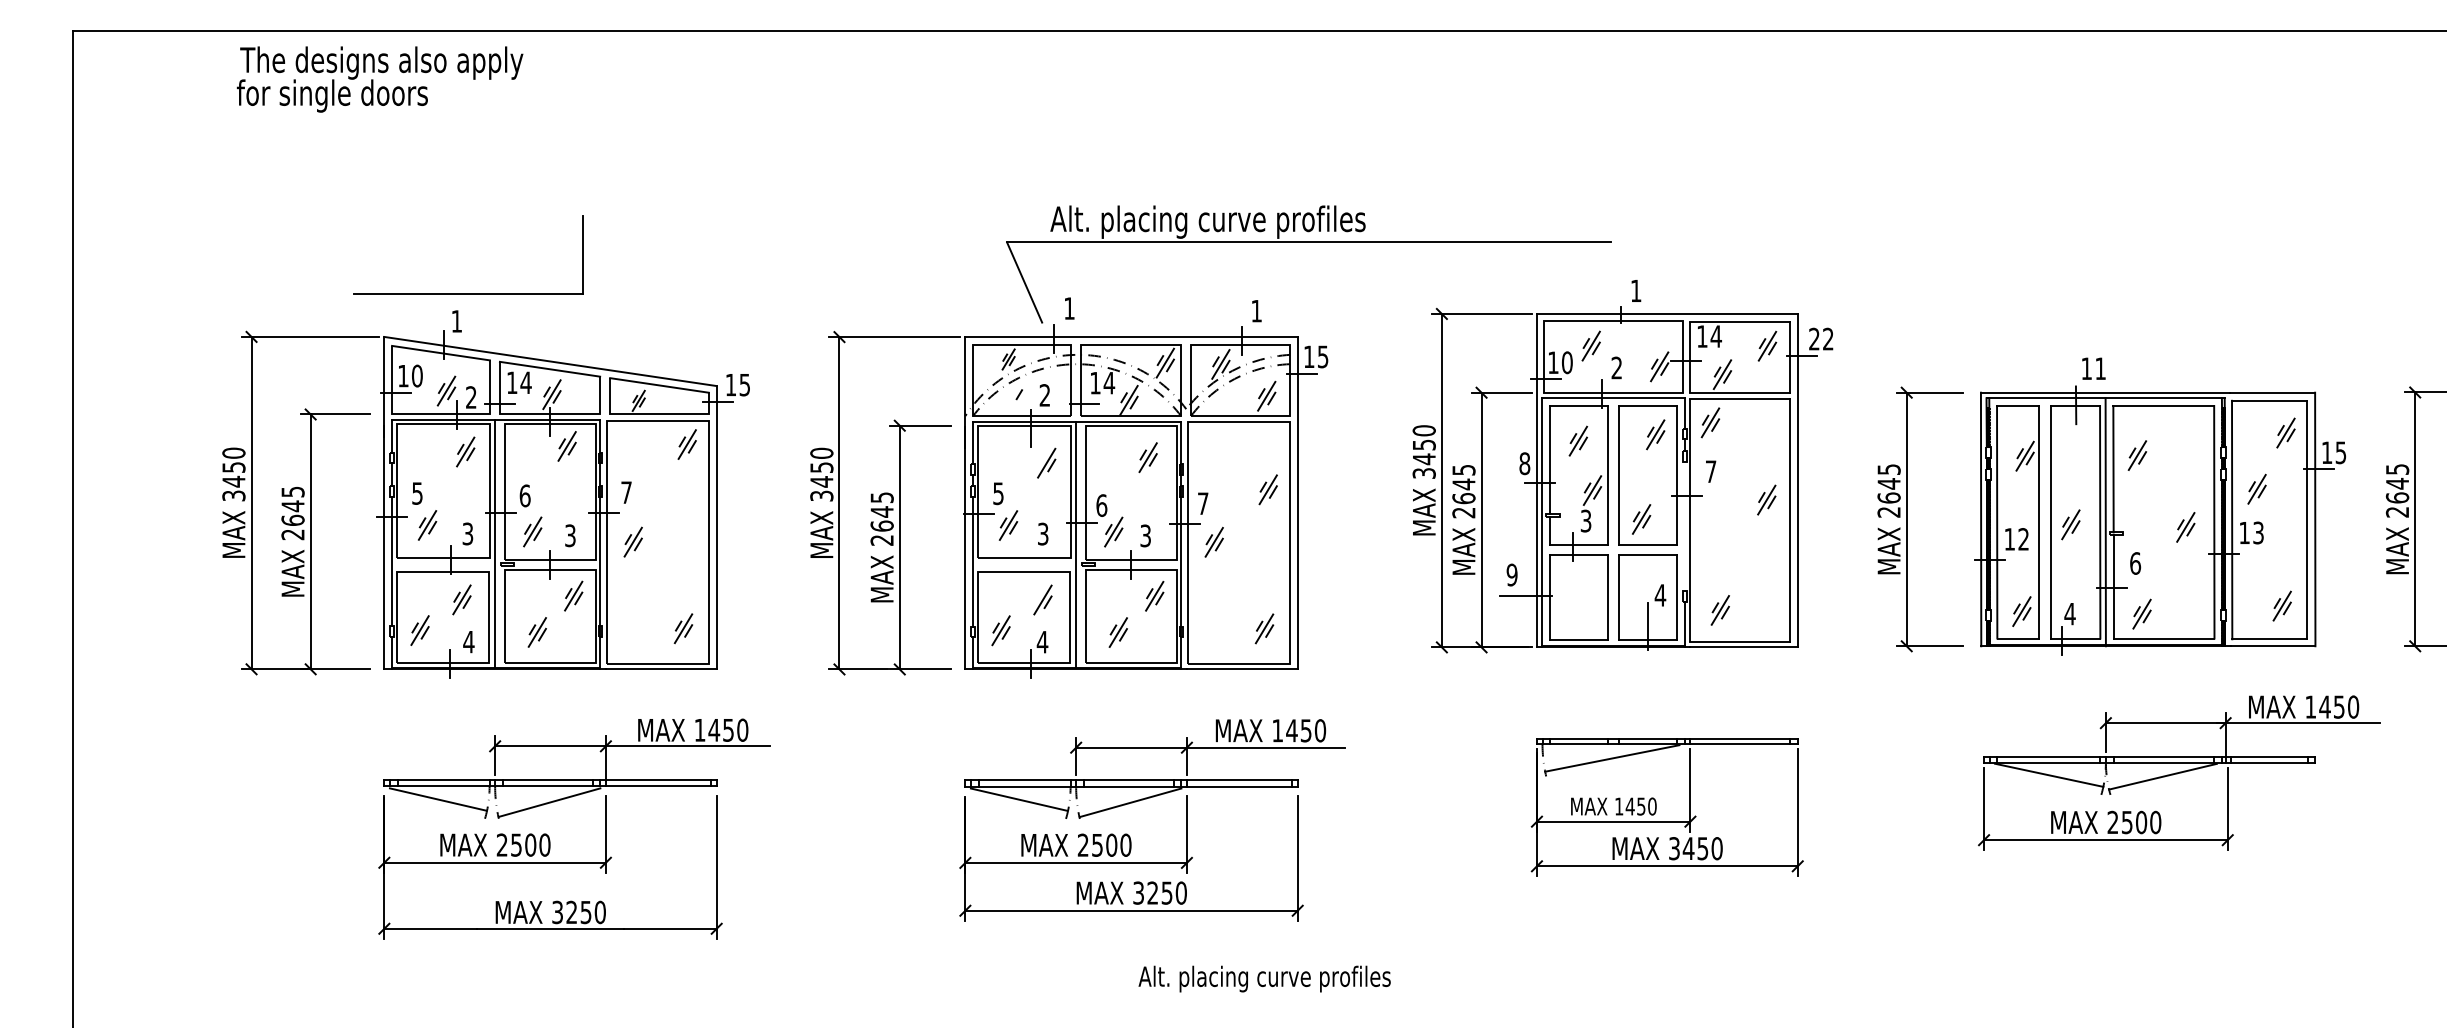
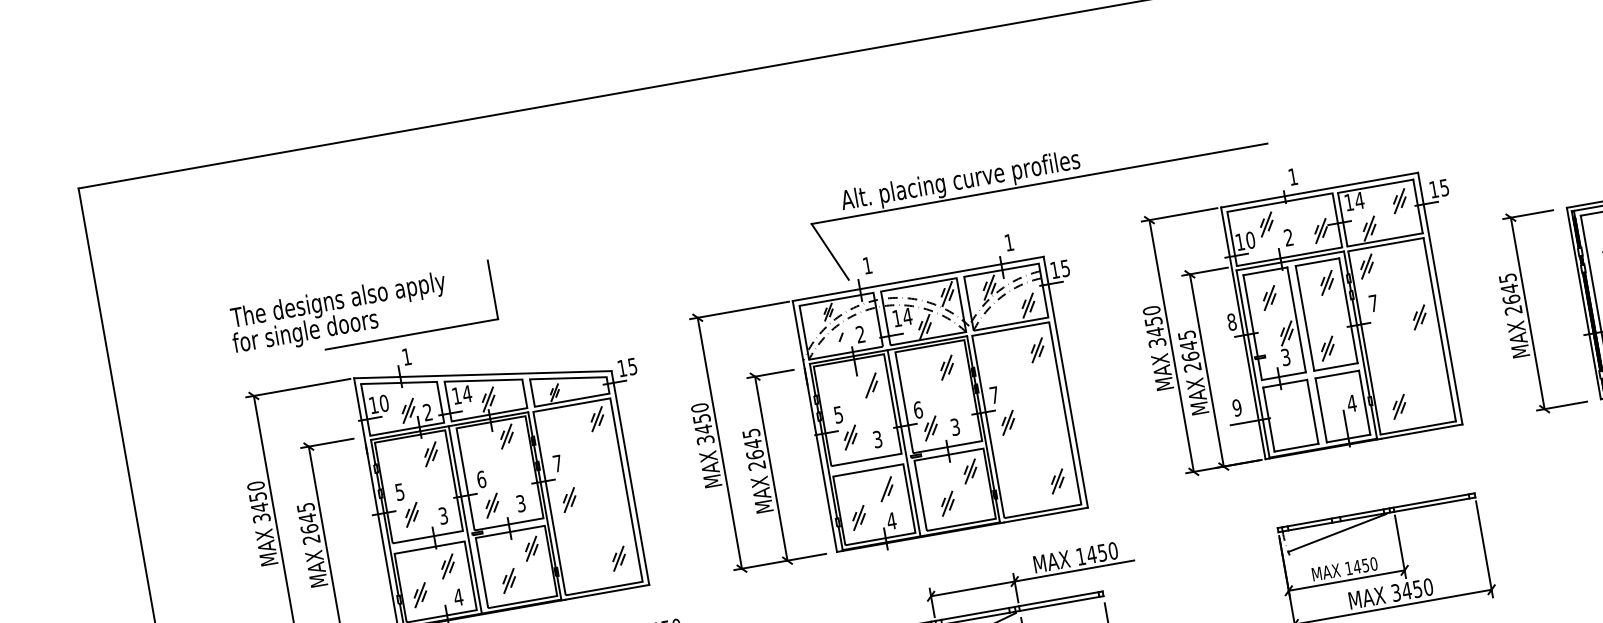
text: (379, 79) -> (339, 314), moved
text: (1821, 338) -> (1439, 188), 22 -> 15
part: (1267, 489) -> (1036, 350), moved
line: (1684, 526) -> (1360, 348), added

